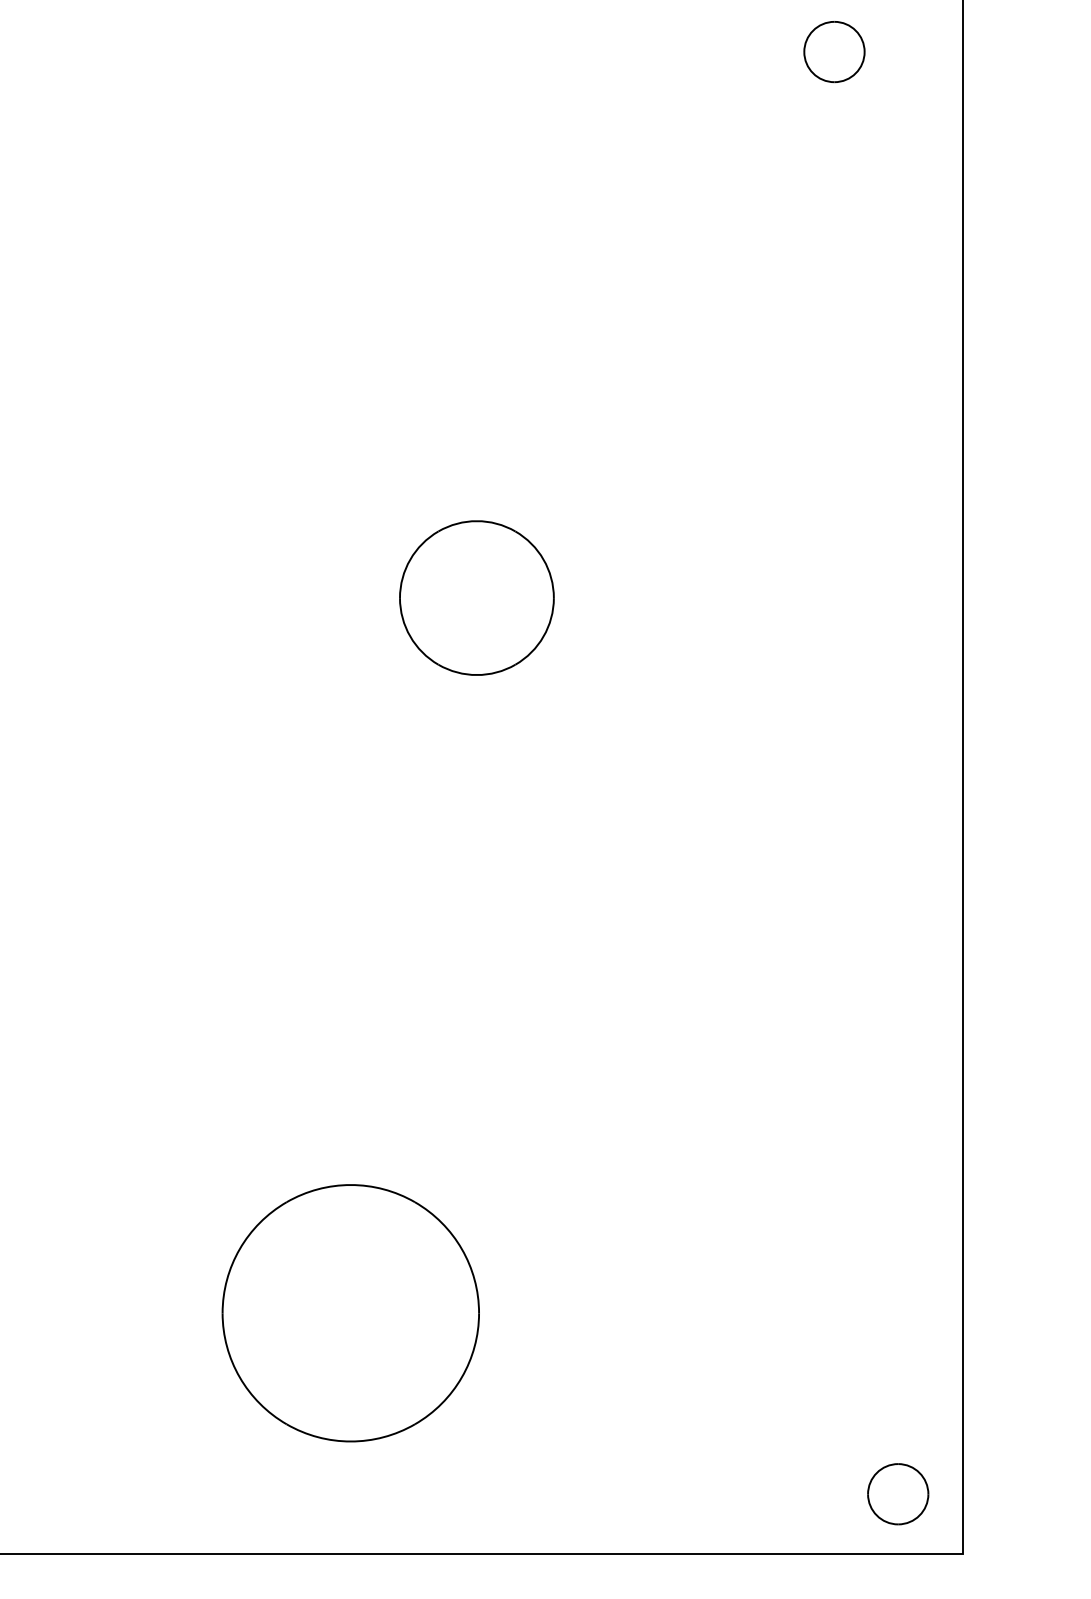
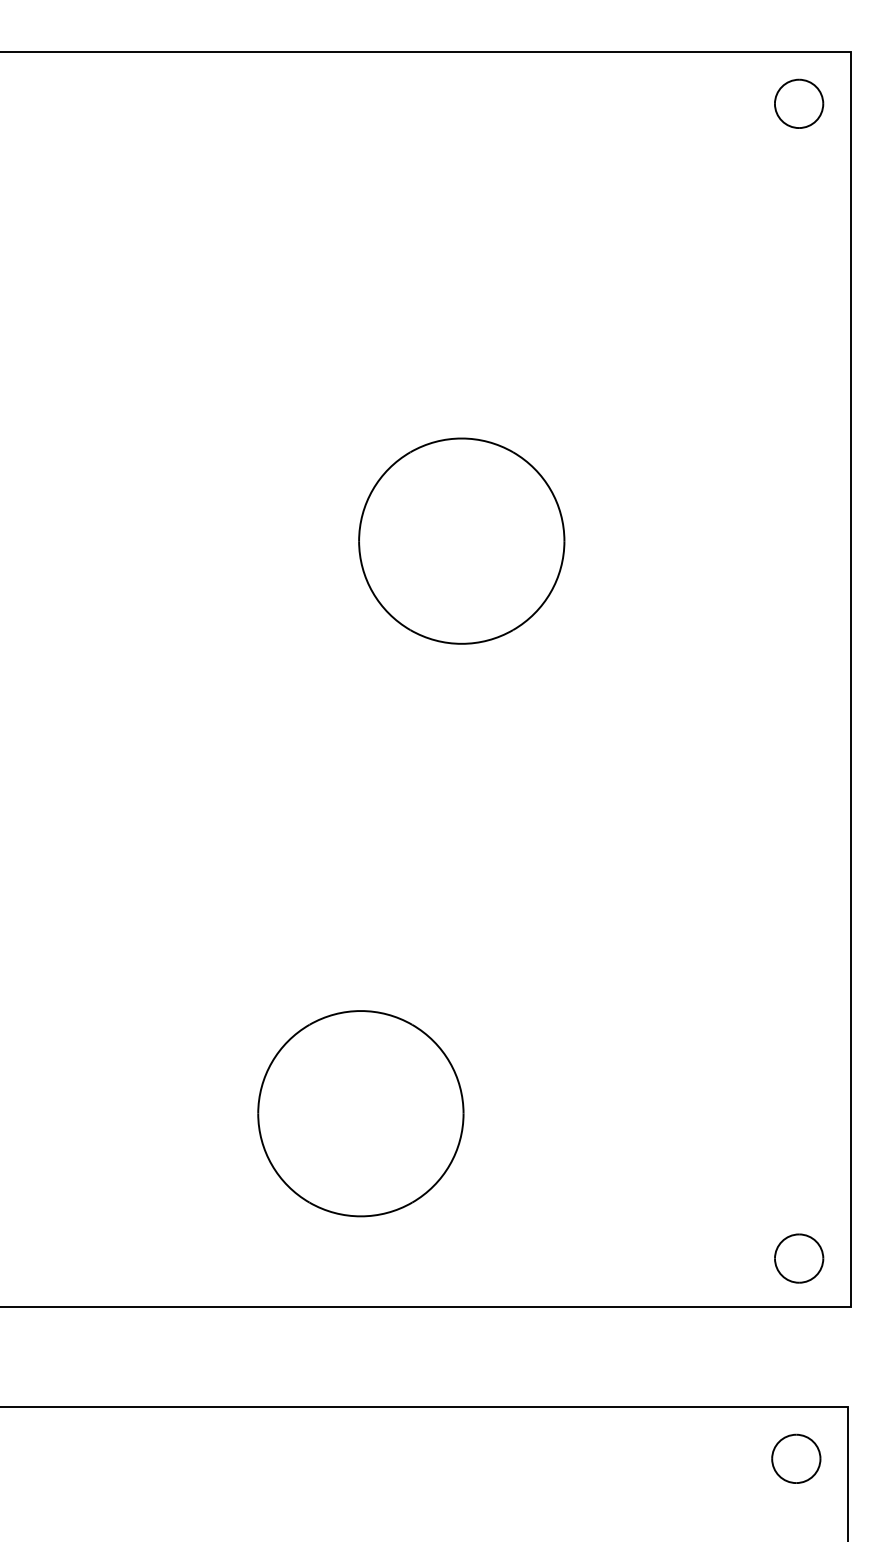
part: (834, 51) -> (799, 103), moved
part: (476, 597) -> (461, 540), size x1.67

